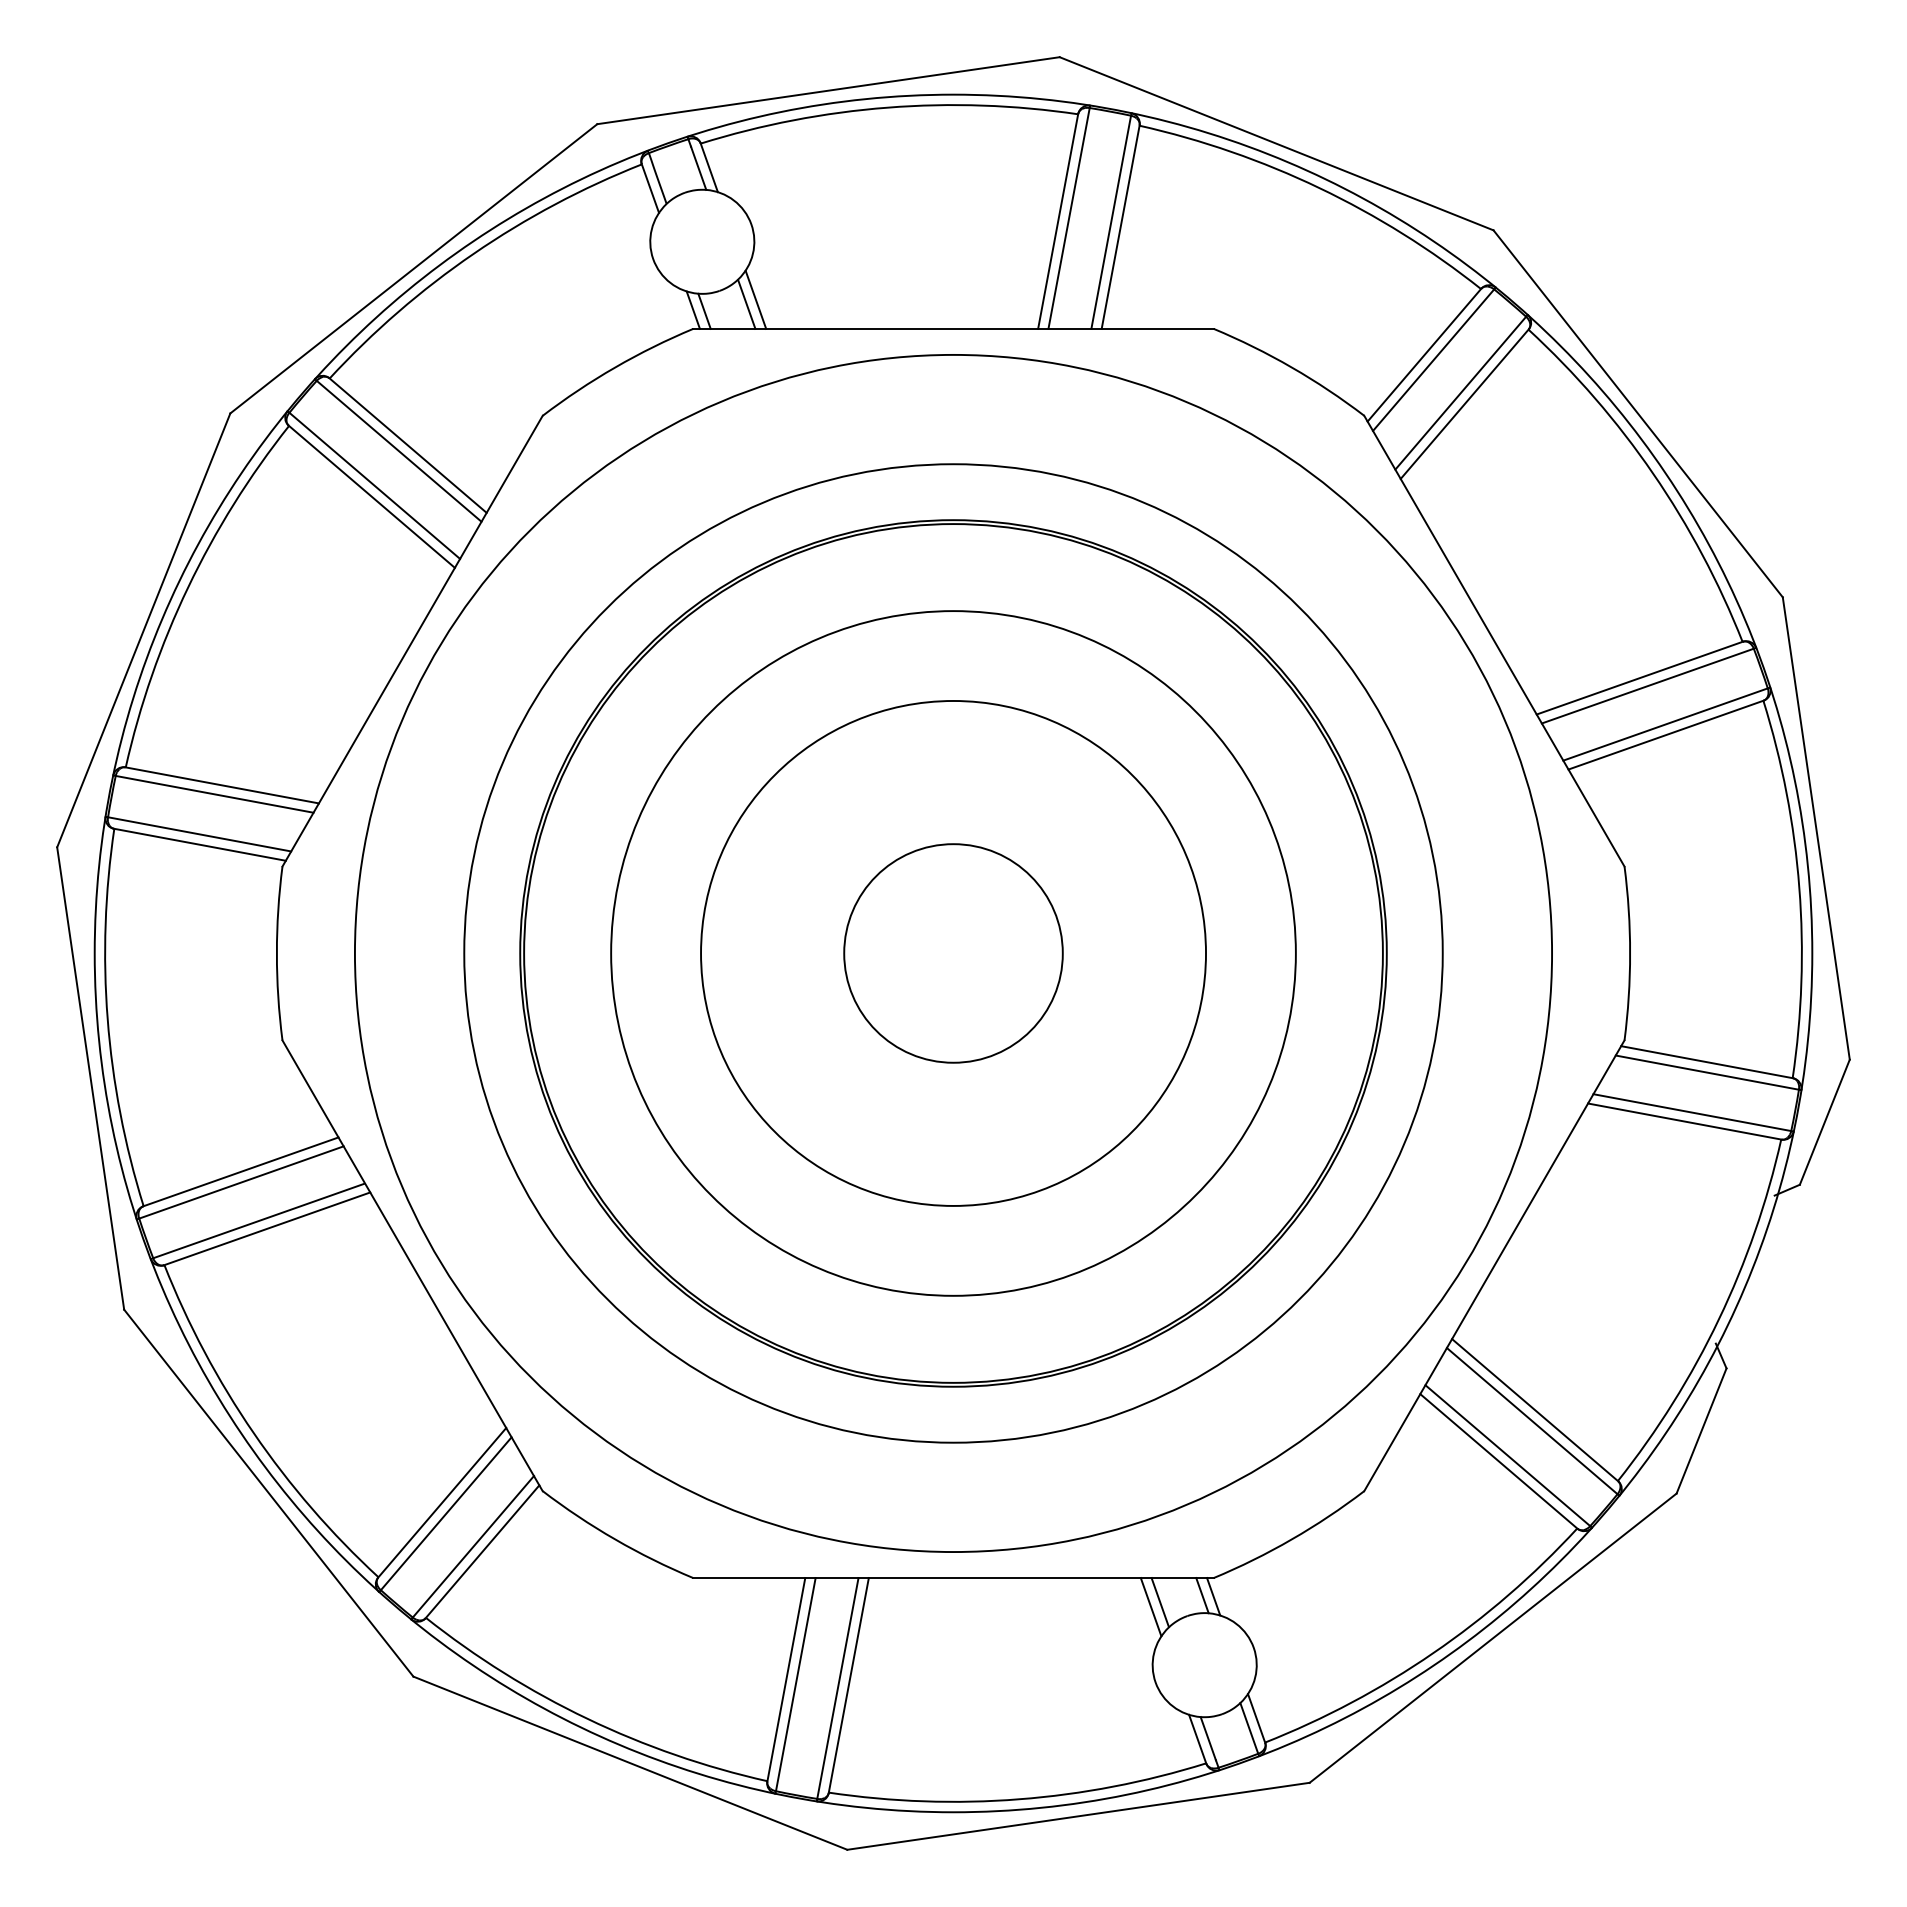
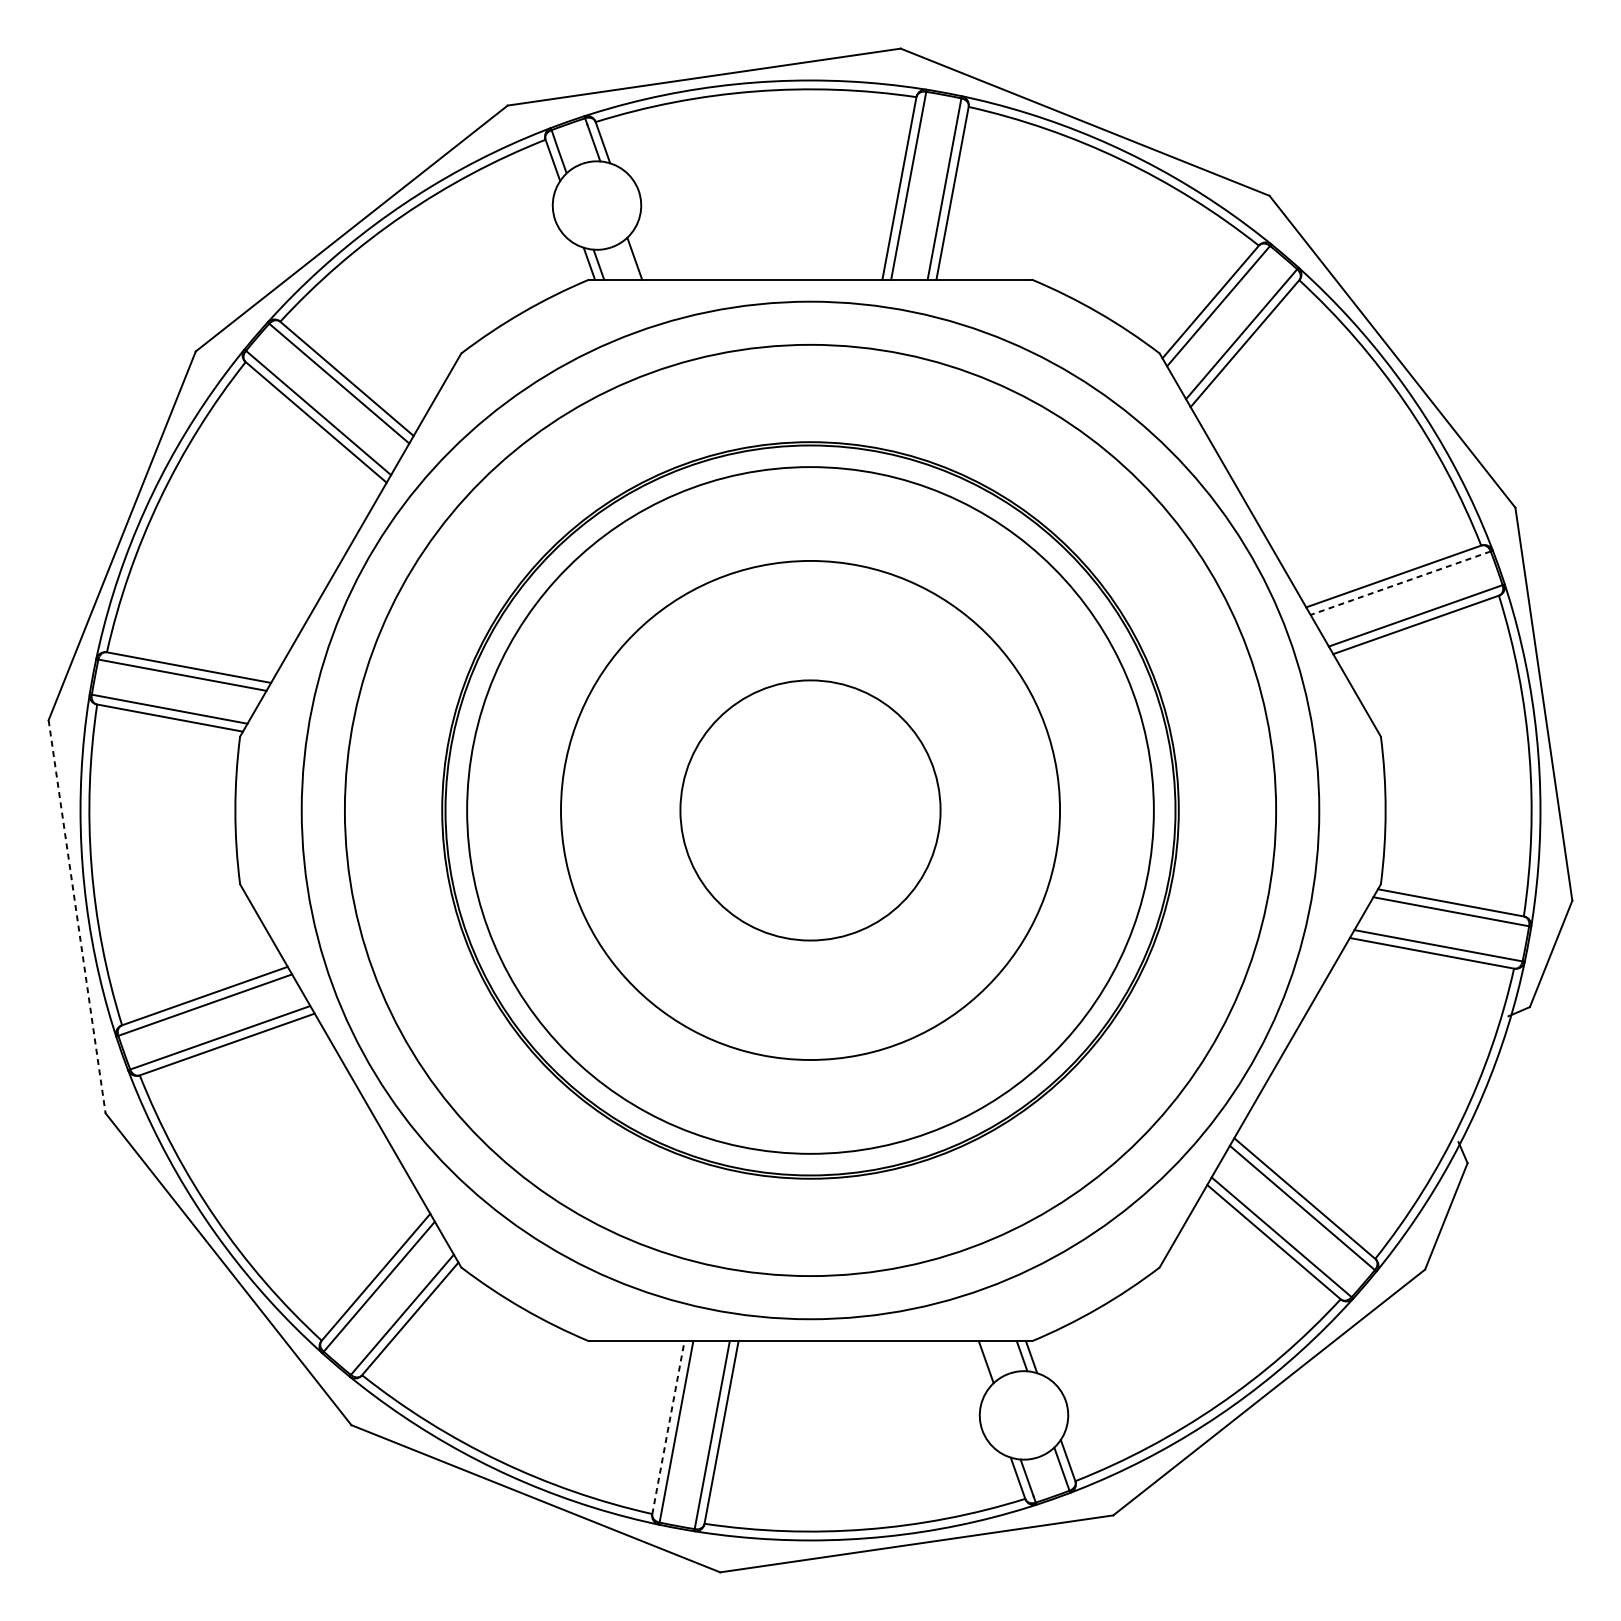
line: (755, 299) -> (642, 254), removed
line: (1647, 686) -> (1400, 583), solid -> dashed
circle: (953, 952) -> (810, 809), size x1.6
circle: (953, 953) -> (810, 810), size x0.6
circle: (953, 953) -> (810, 810), size x1.4
circle: (953, 953) -> (810, 810), size x1.6
line: (90, 1078) -> (76, 916), solid -> dashed
line: (1150, 1607) -> (977, 1366), removed
line: (786, 1679) -> (668, 1427), solid -> dashed

